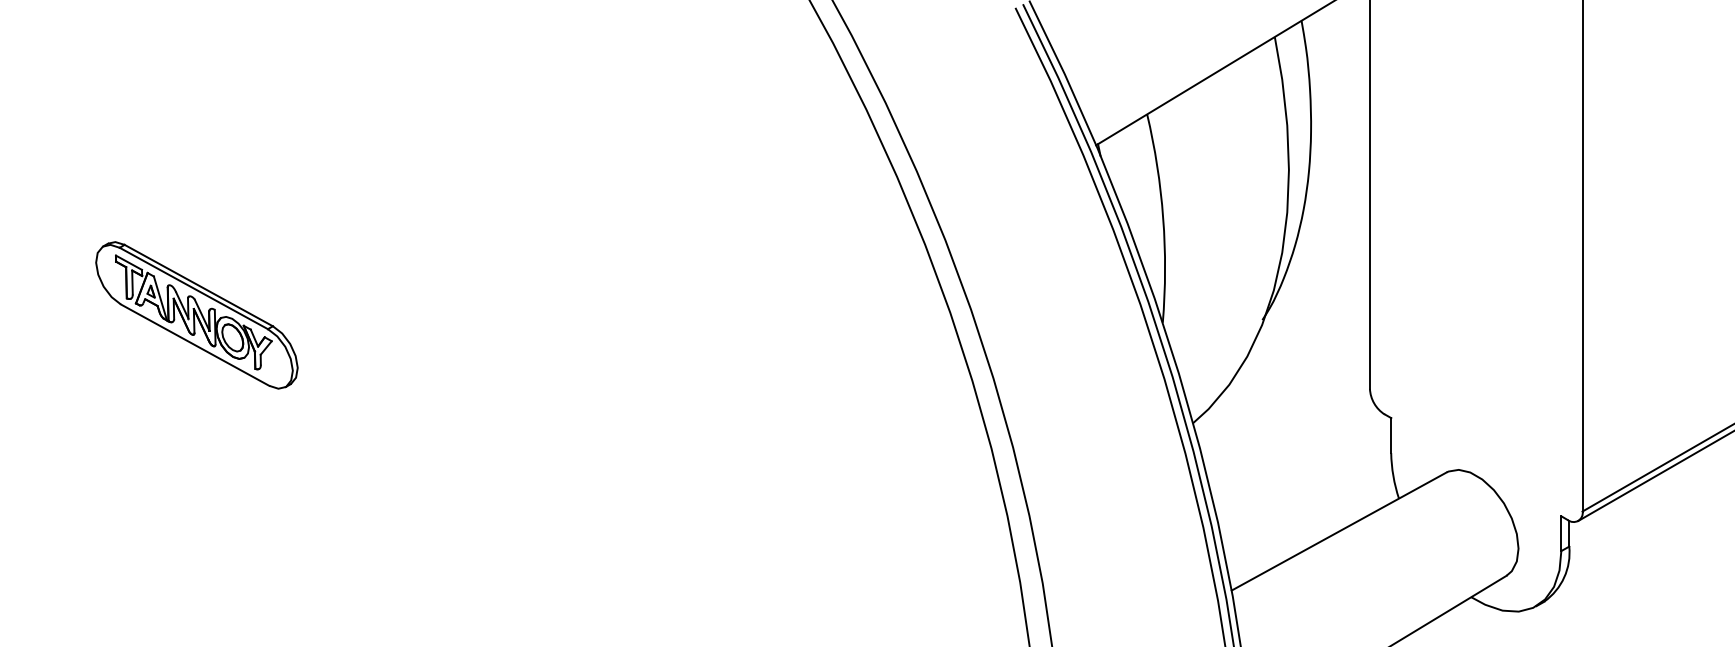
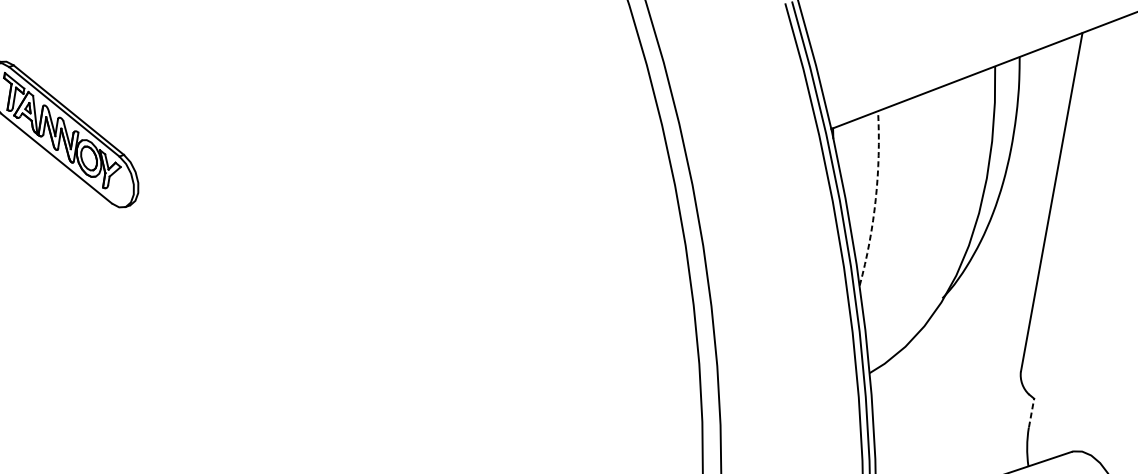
arc: (1163, 217) -> (876, 198), solid -> dashed
line: (1391, 435) -> (1031, 413), solid -> dashed

